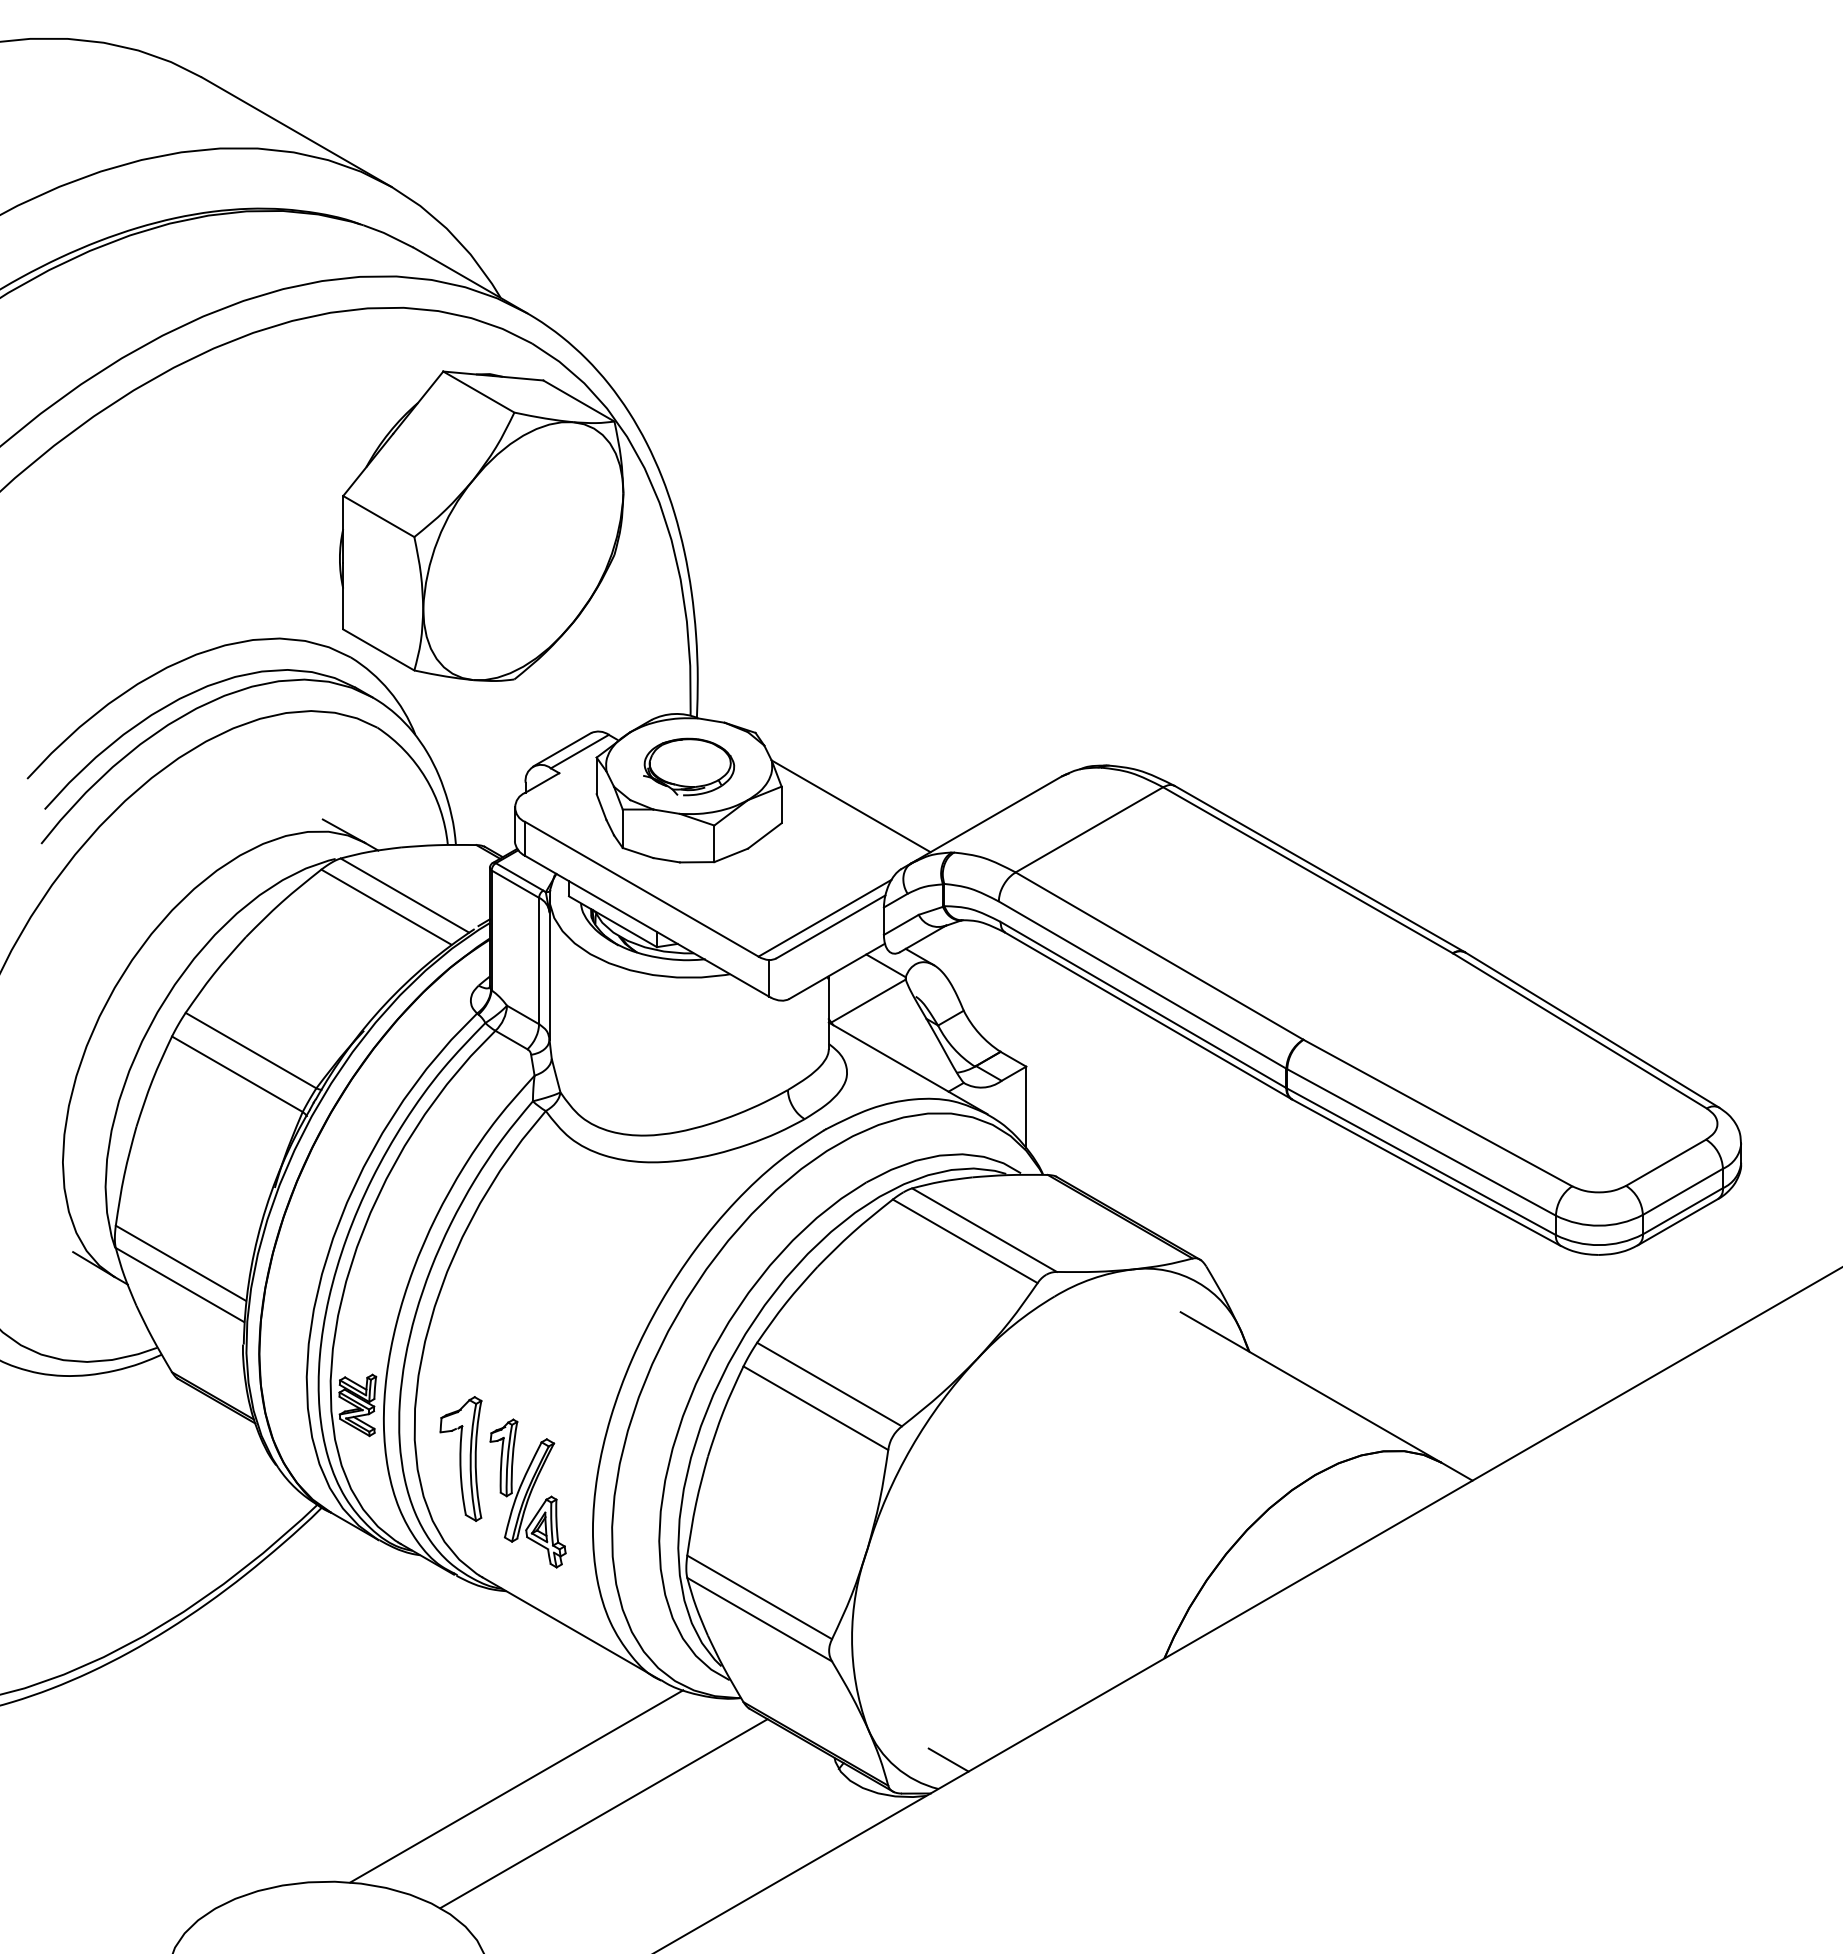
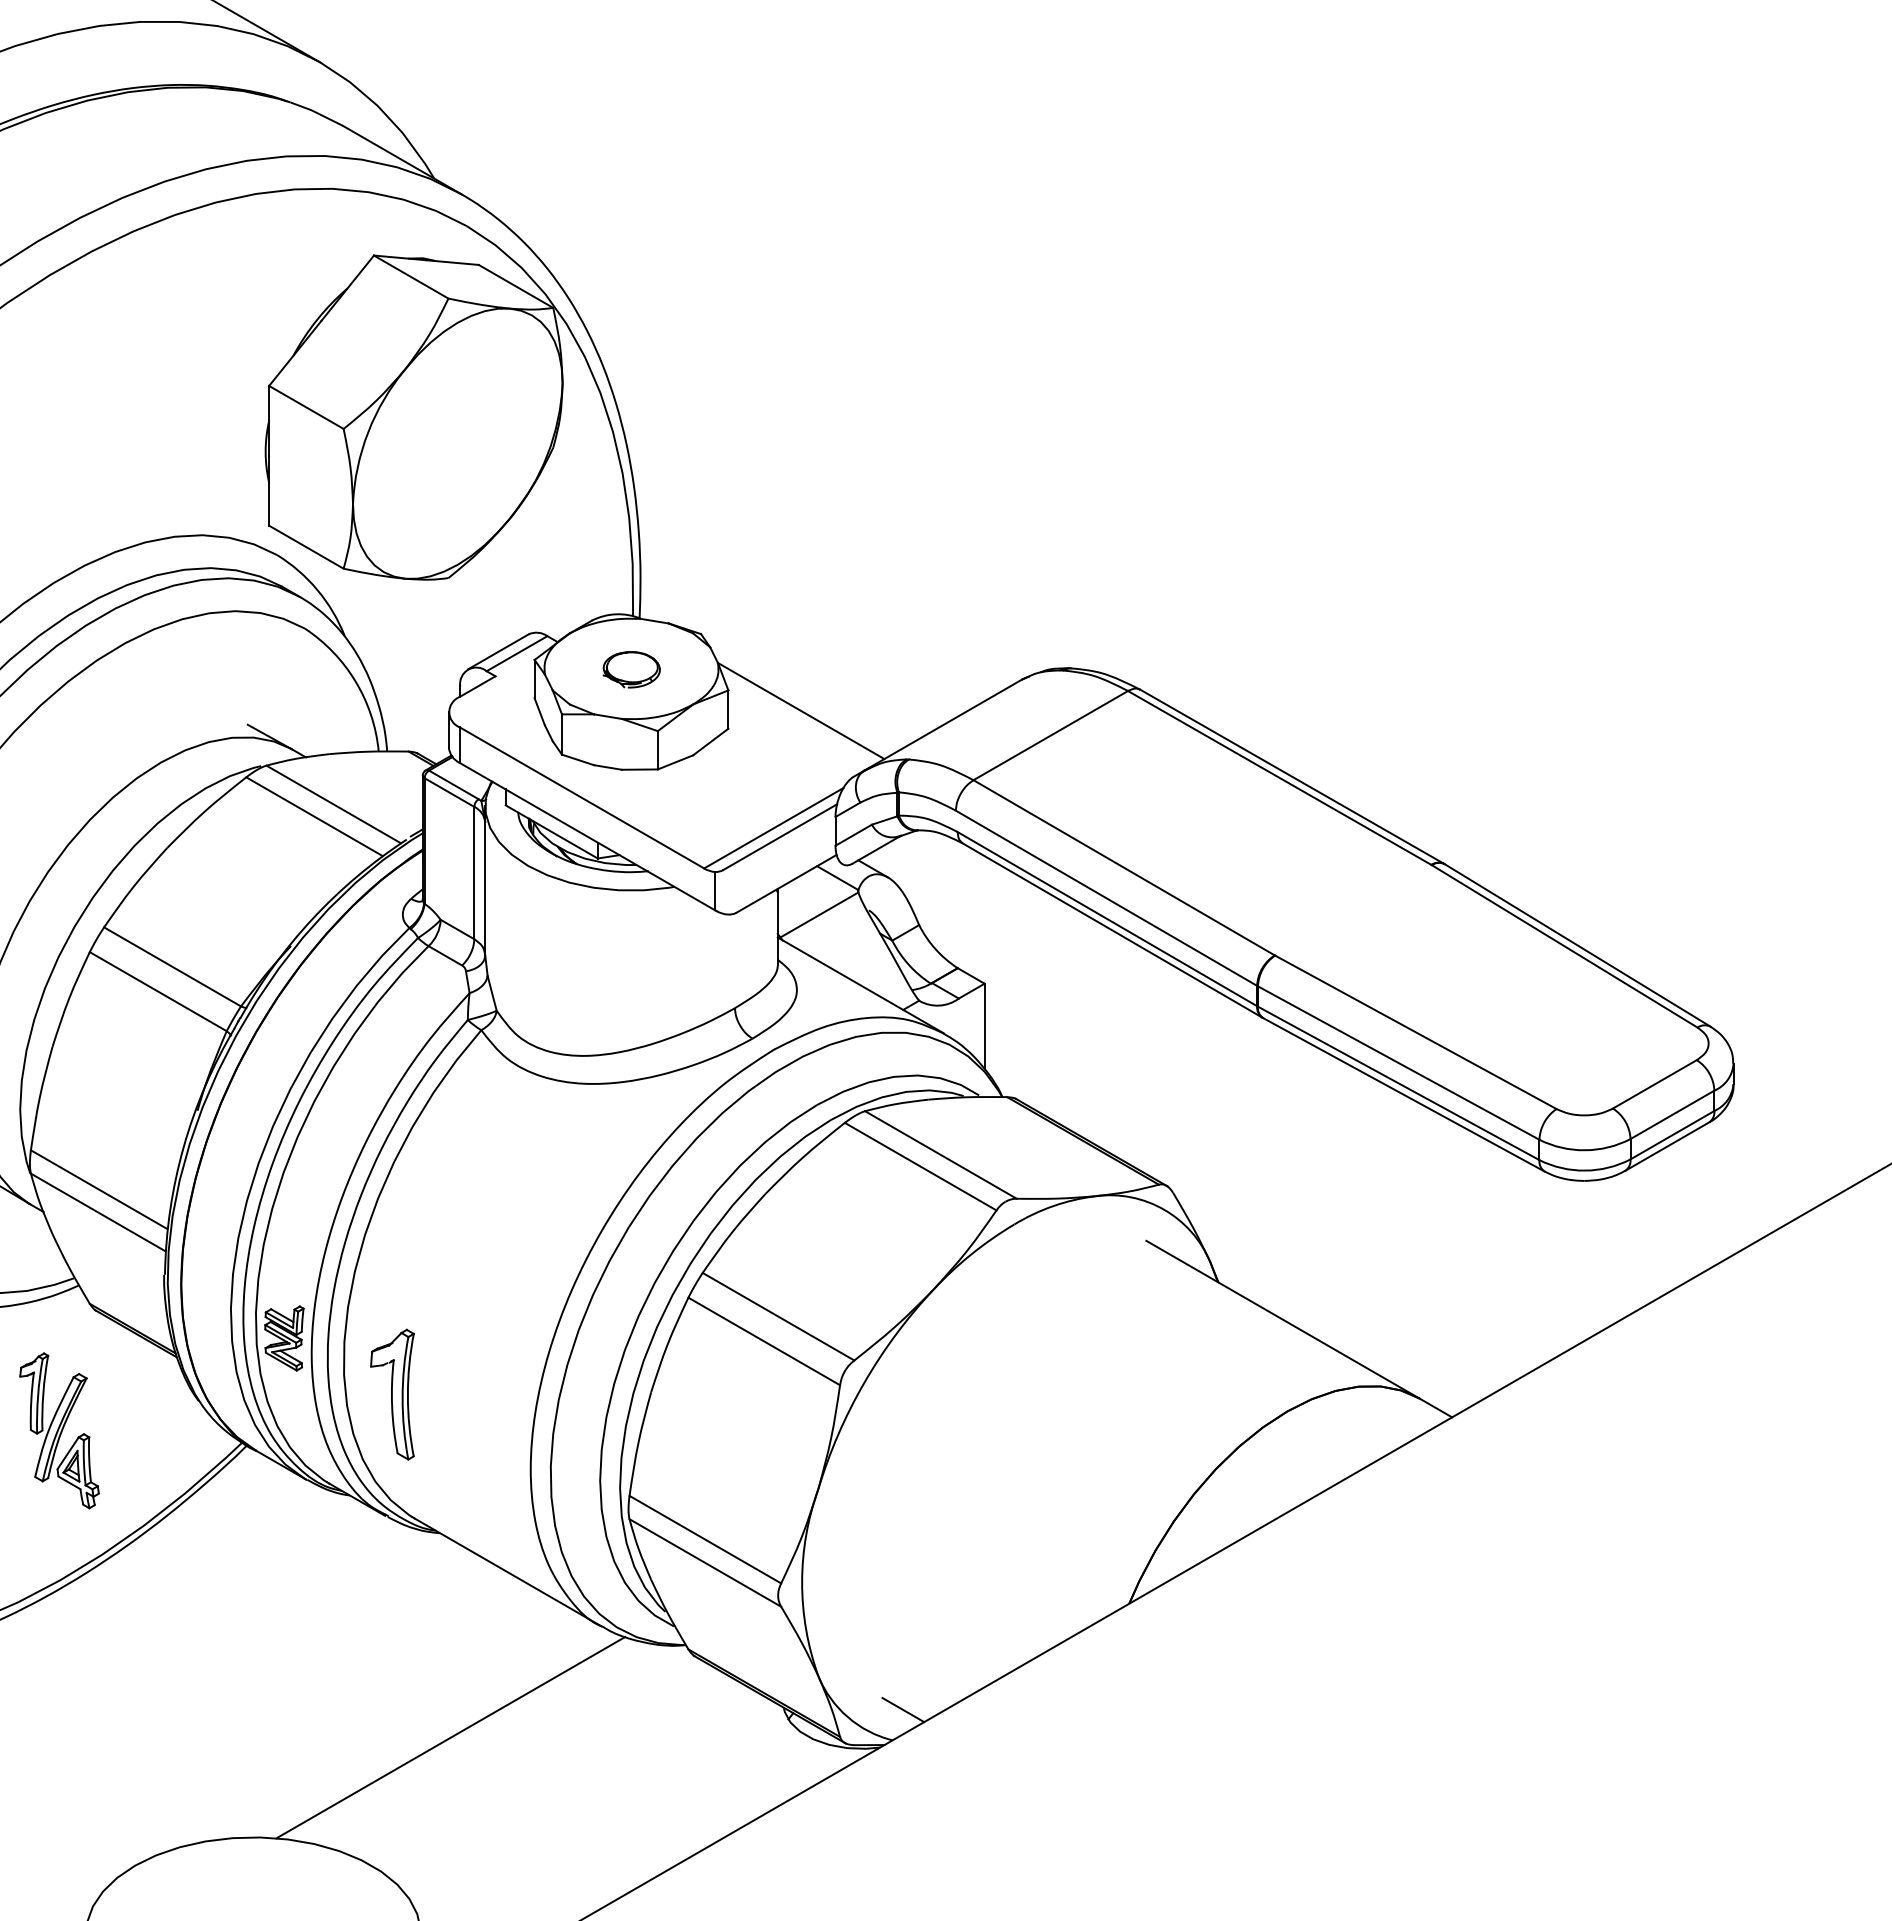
part: (689, 766) -> (631, 669), size x0.6
part: (527, 1493) -> (58, 1430), moved
line: (603, 1813) -> (541, 1766), removed

